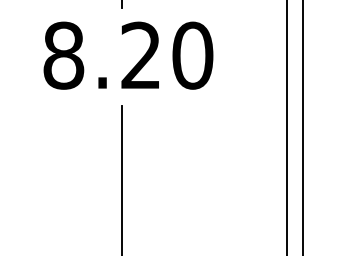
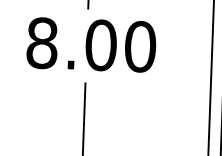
text: (141, 55) -> (101, 45), 8.20 -> 8.00

